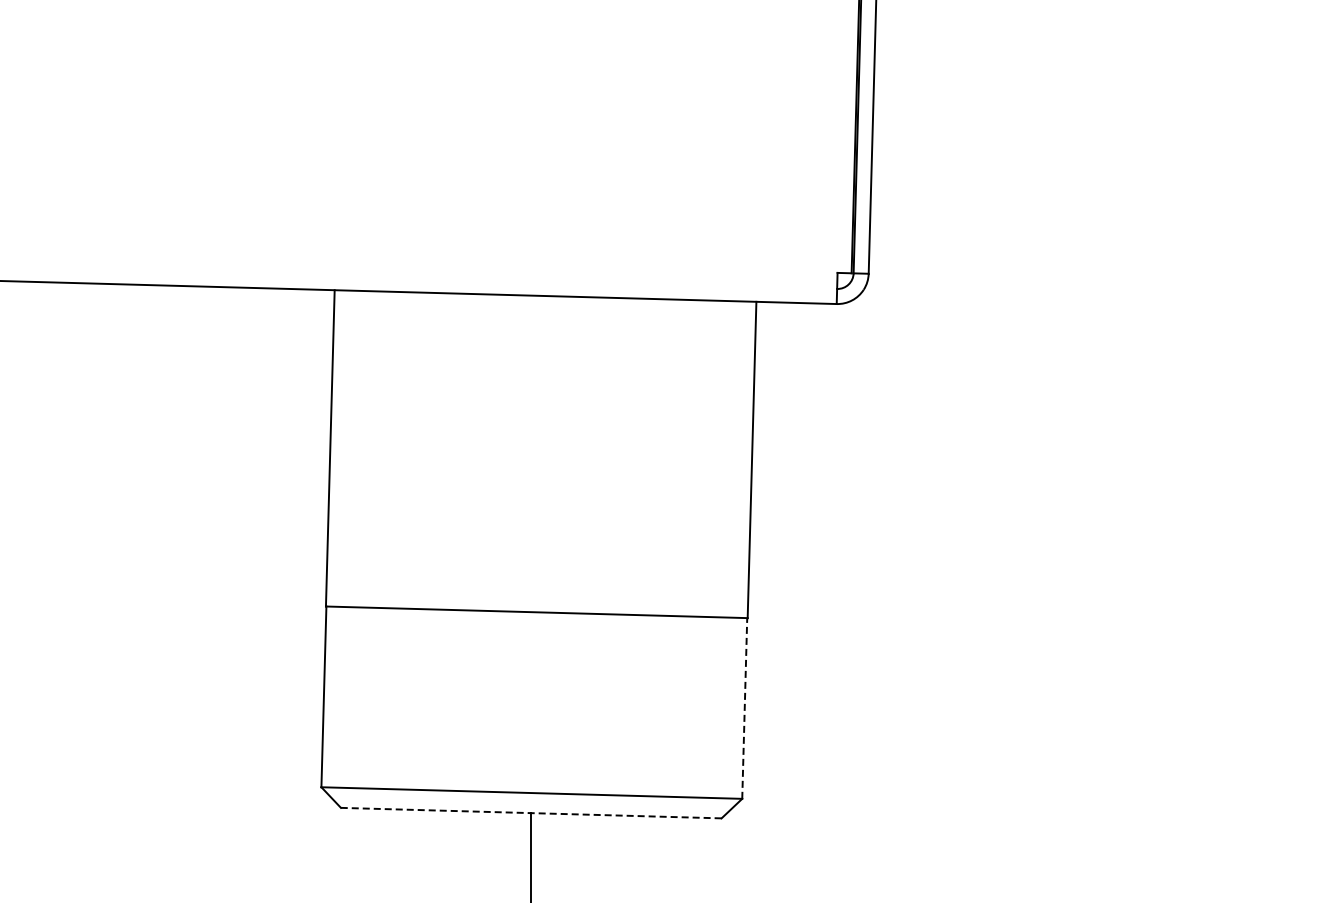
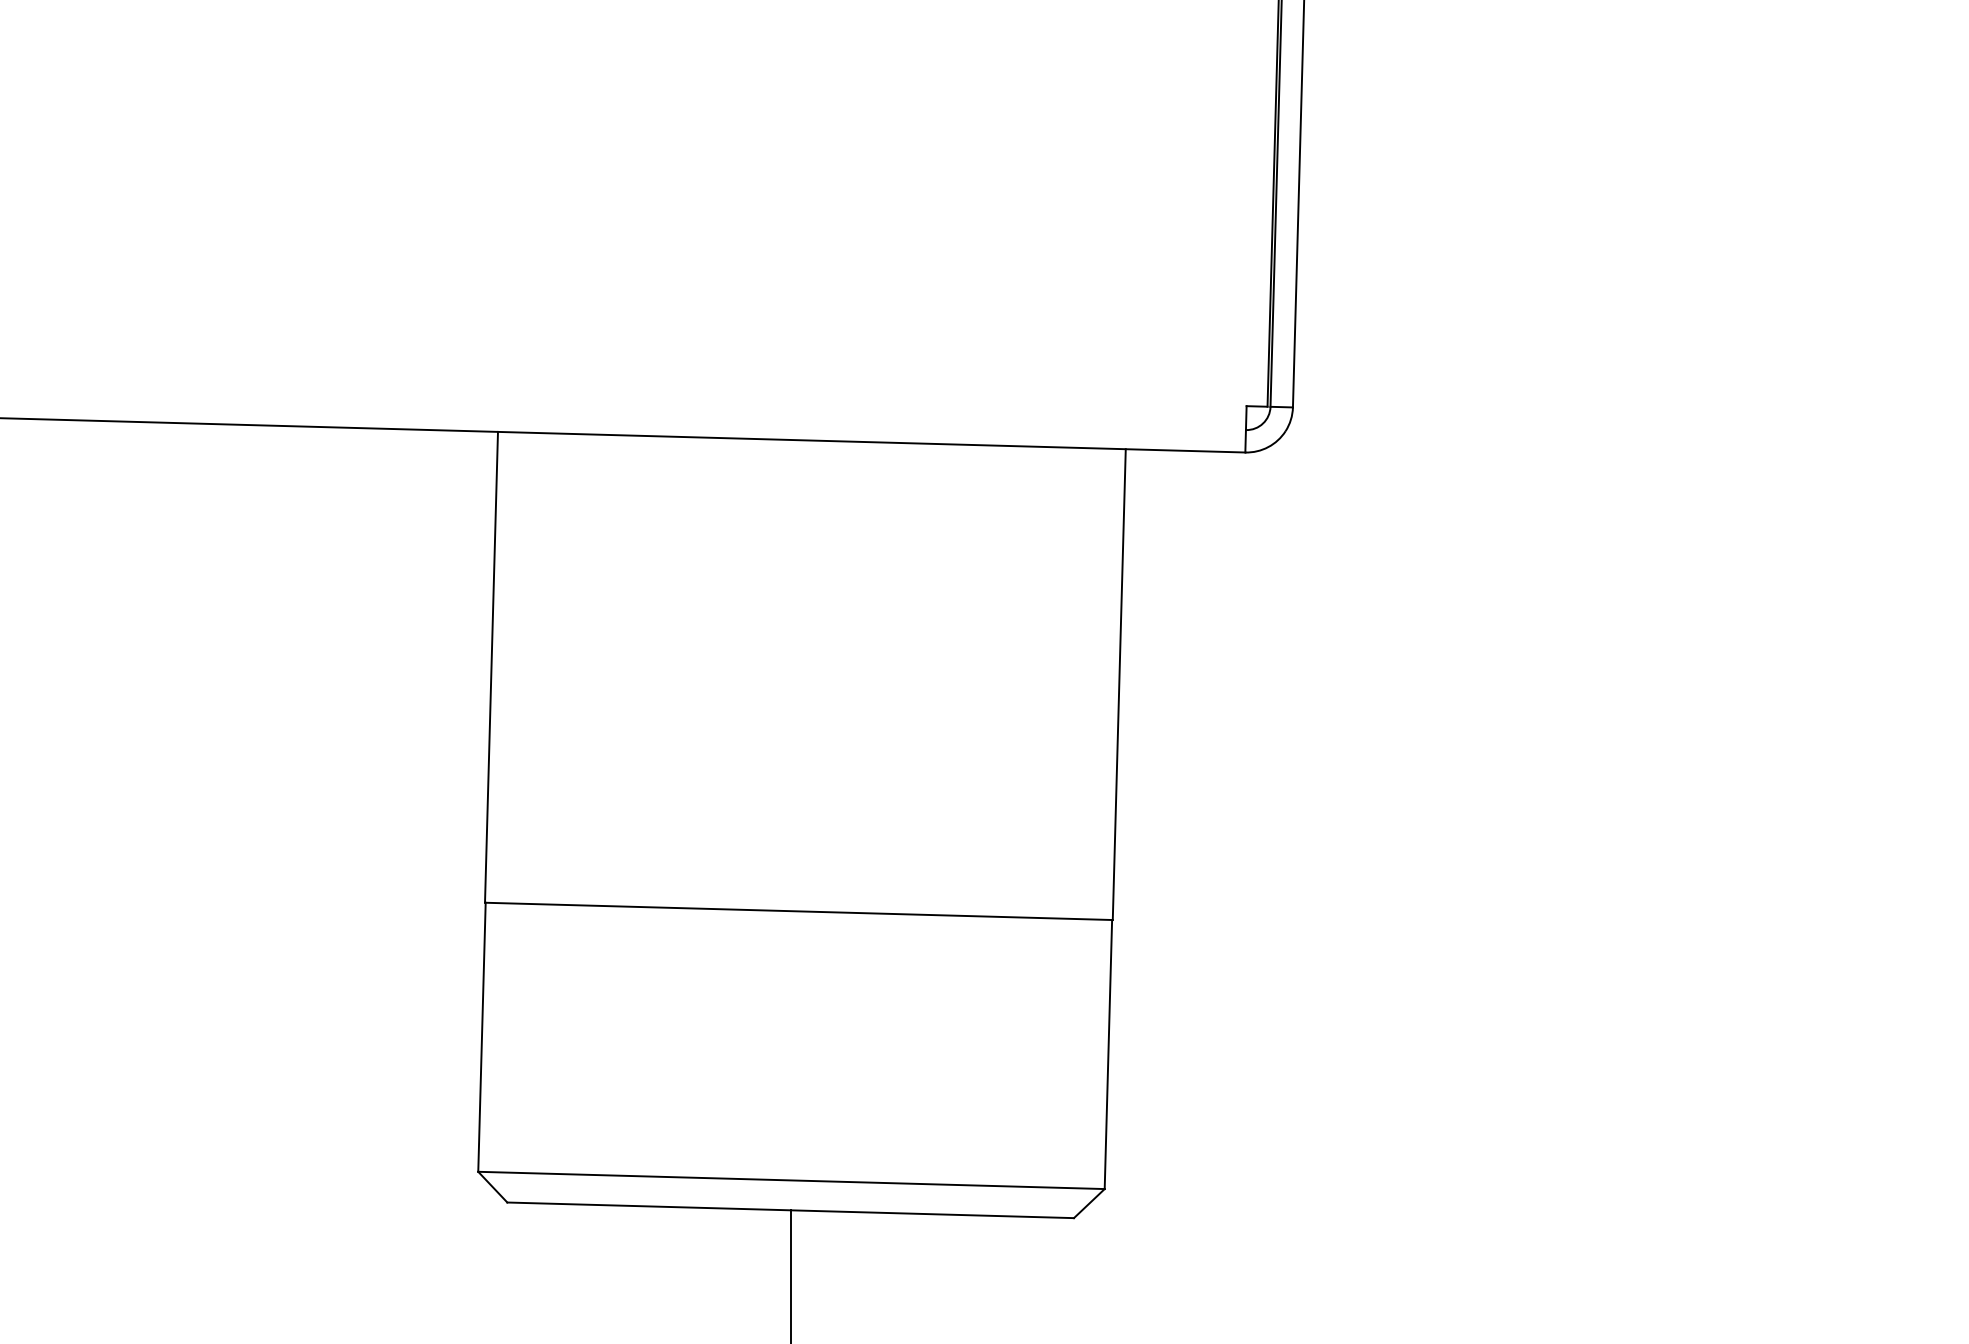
line: (744, 707) -> (1108, 1053), dashed -> solid
line: (530, 813) -> (789, 1210), dashed -> solid

